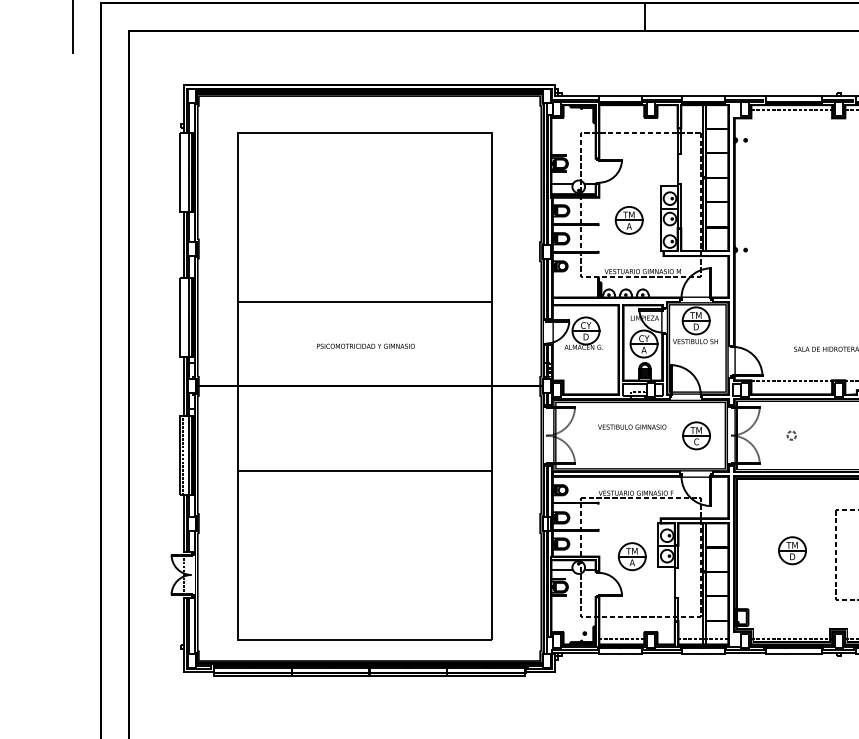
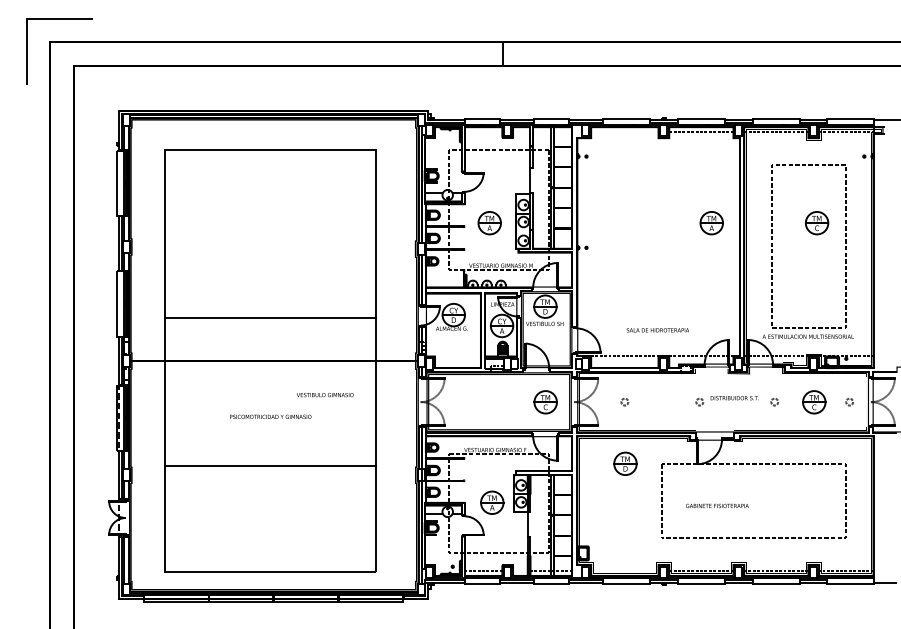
line: (791, 110) -> (624, 131), removed
line: (364, 301) -> (269, 317), moved
text: (365, 345) -> (270, 416), moved
text: (632, 427) -> (325, 395), moved
line: (364, 470) -> (269, 466), moved
part: (792, 550) -> (625, 463), moved
line: (791, 639) -> (624, 571), removed

